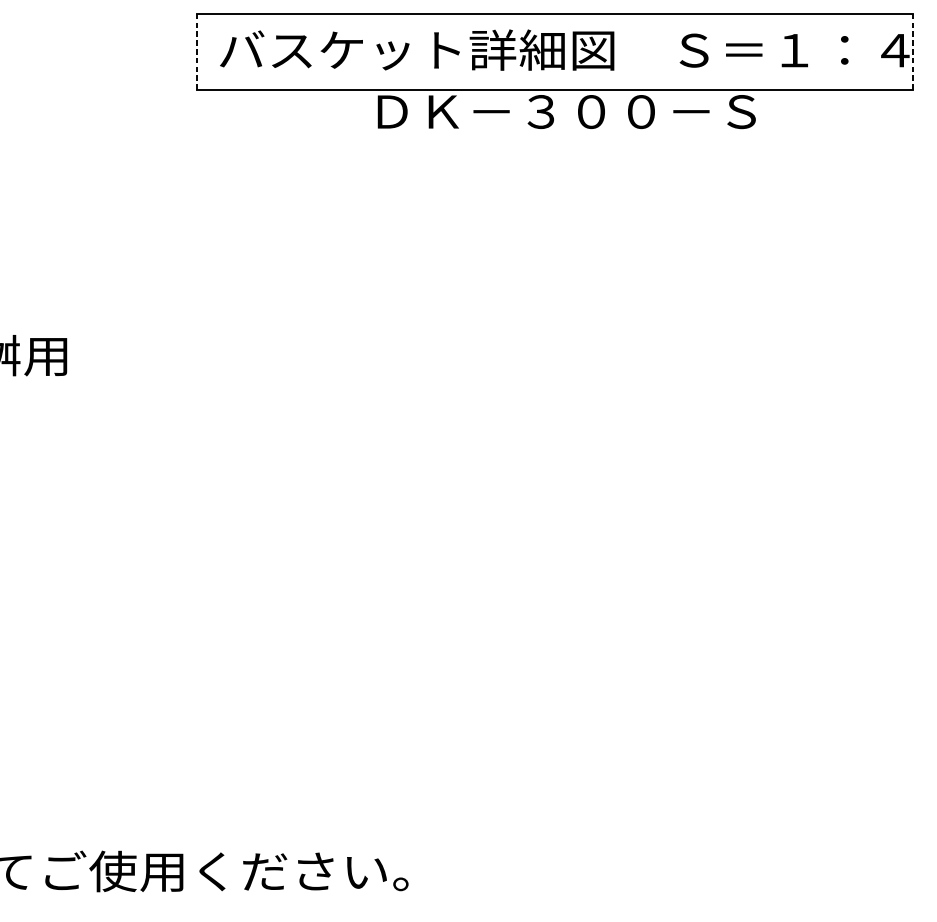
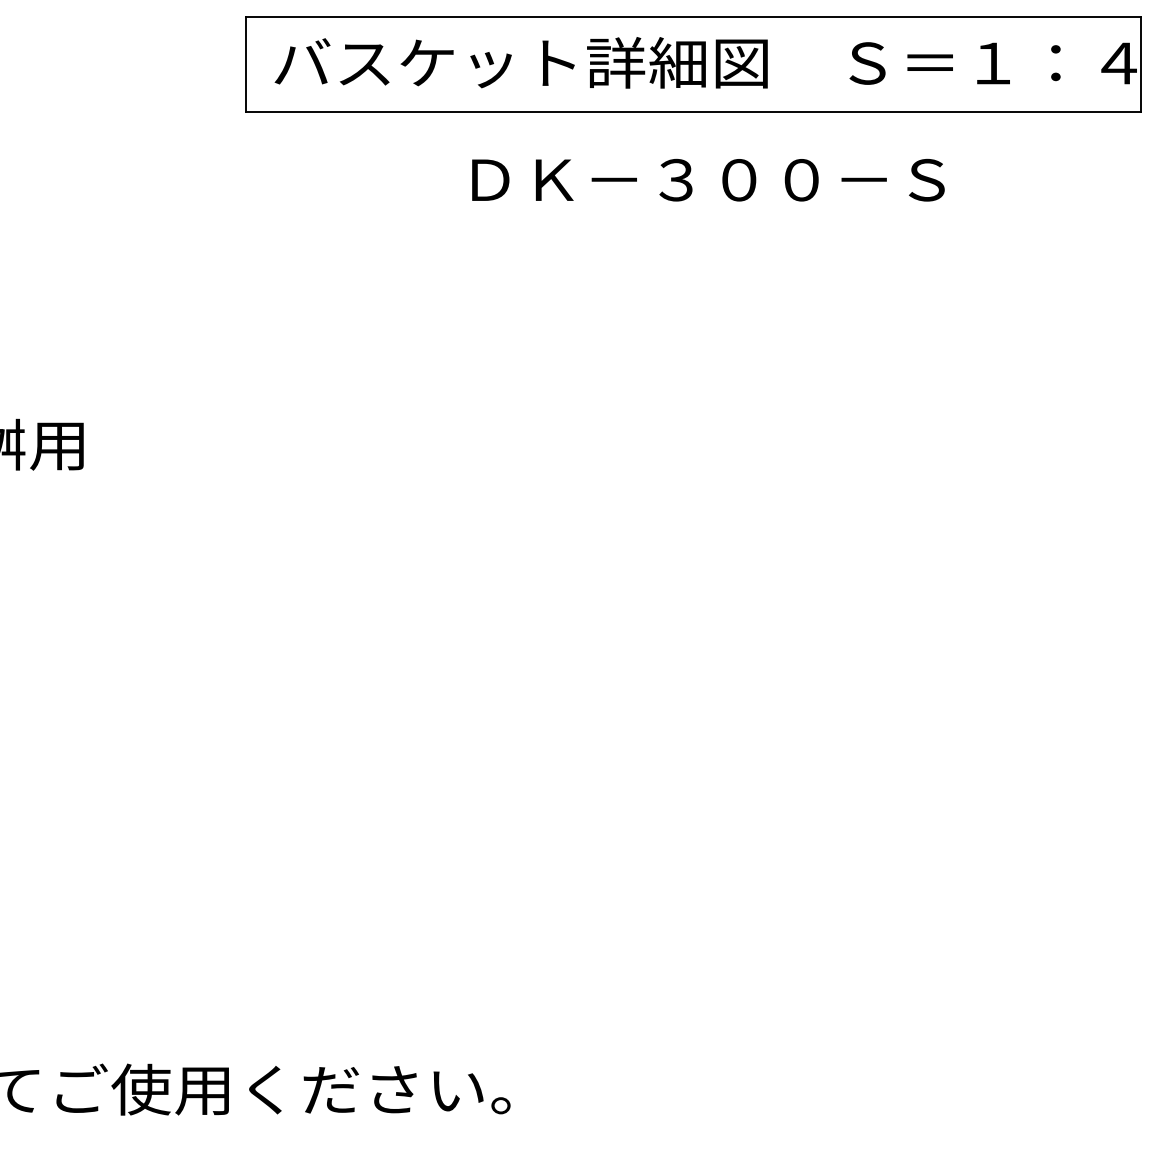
line: (197, 52) -> (246, 65), dashed -> solid
line: (913, 52) -> (1141, 65), dashed -> solid
text: (566, 111) -> (708, 179), moved

